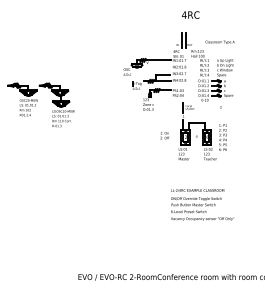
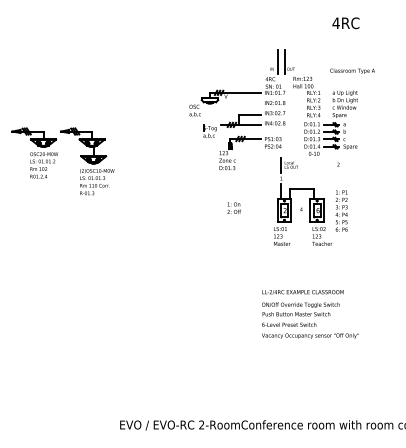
text: (190, 14) -> (345, 22), moved
text: (219, 41) -> (351, 69), moved
text: (164, 135) -> (233, 207), moved

